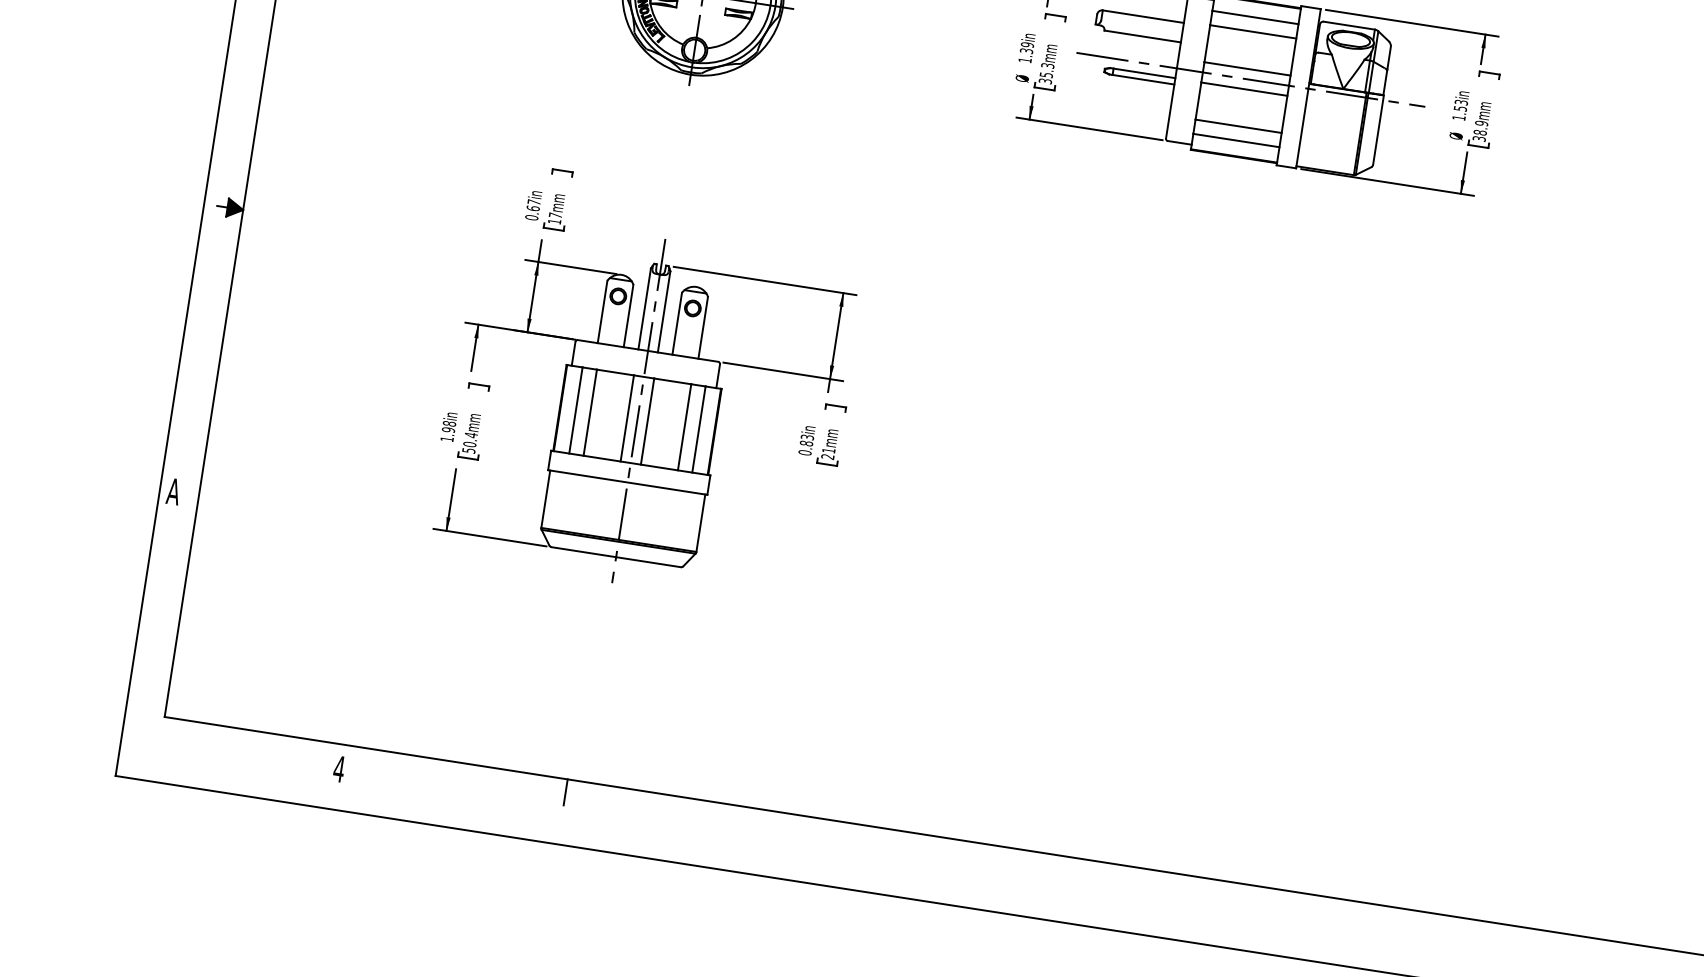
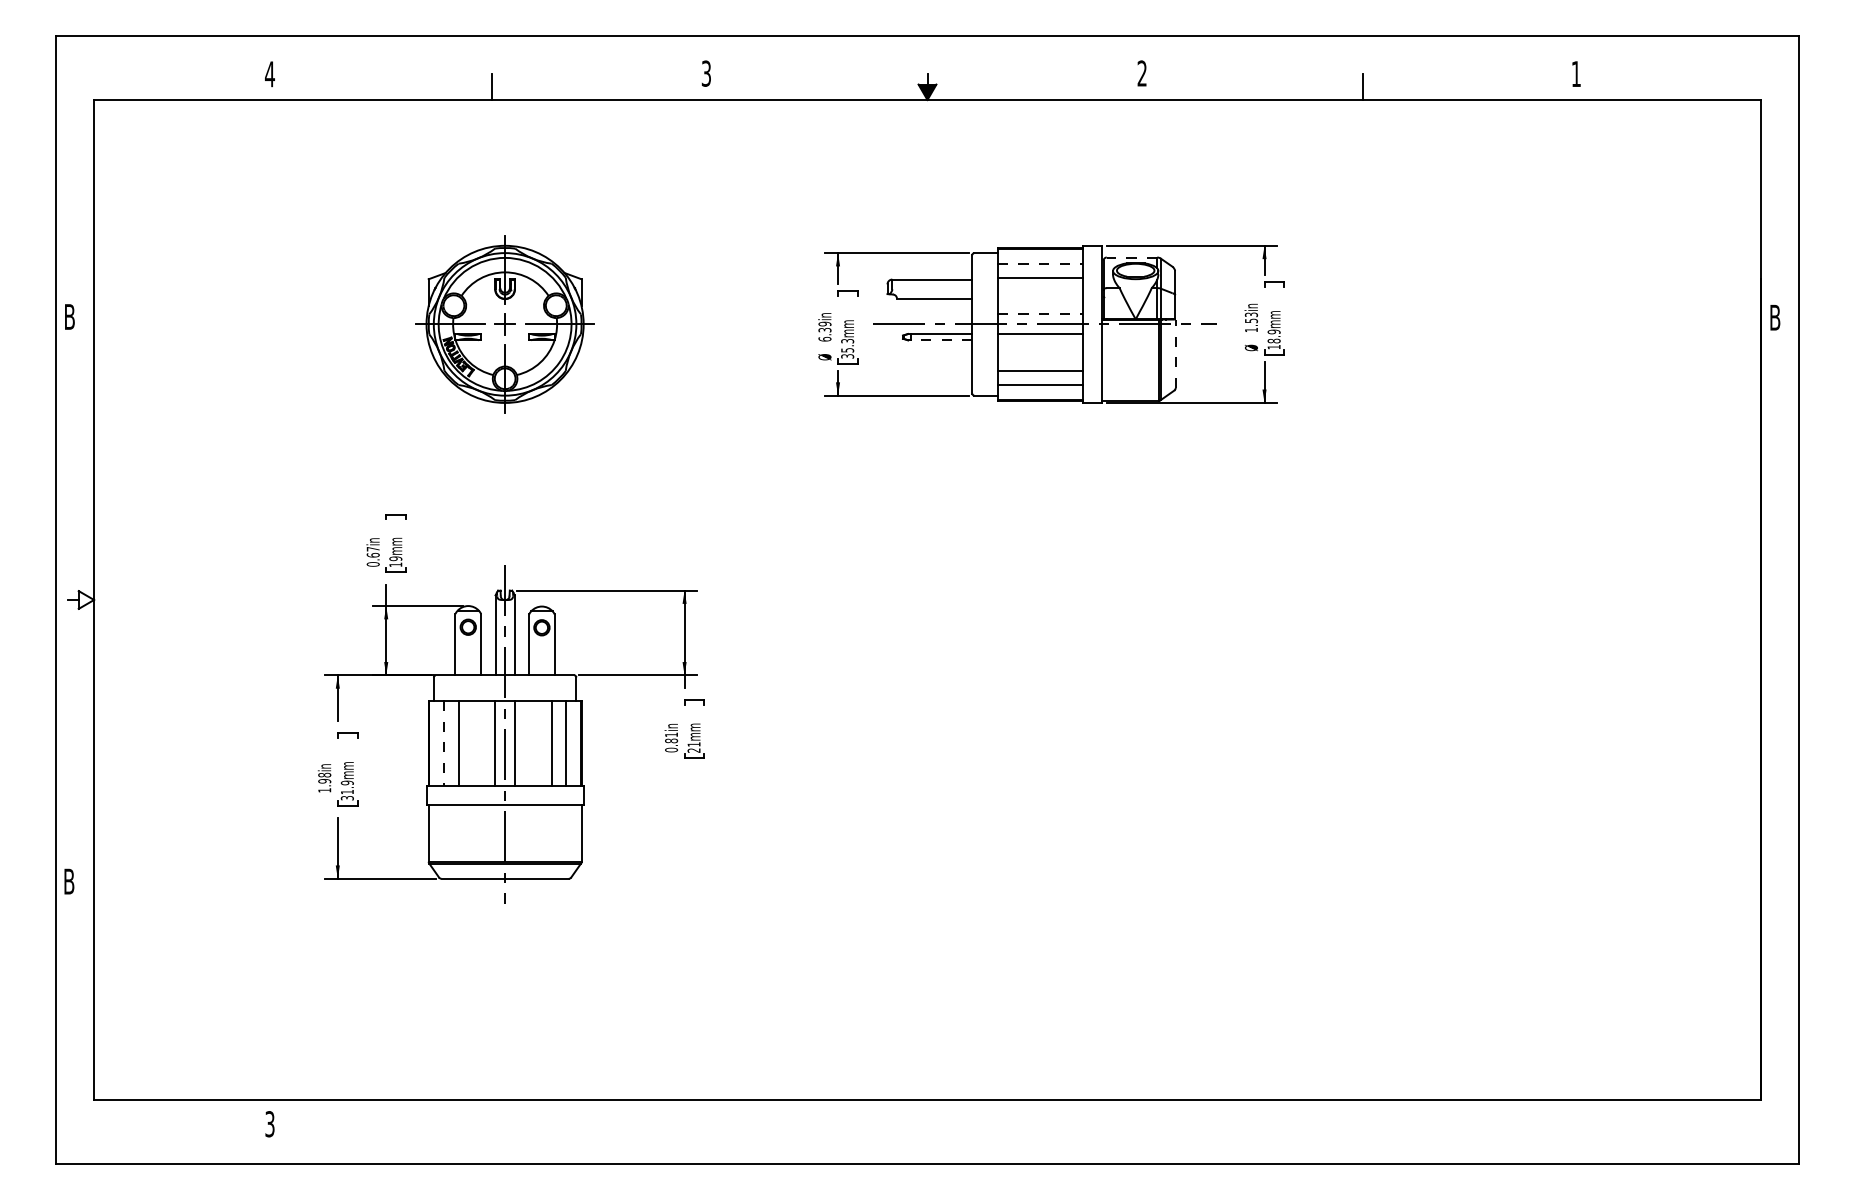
line: (1255, 17) -> (1040, 263), solid -> dashed
line: (1348, 25) -> (1131, 257), solid -> dashed
text: (1024, 59) -> (824, 338), 1.39in -> 6.39in
line: (1247, 69) -> (1040, 314), solid -> dashed
line: (1143, 79) -> (941, 340), solid -> dashed
line: (1378, 129) -> (1175, 353), solid -> dashed
text: (1478, 139) -> (1273, 347), 38.9mm -> 18.9mm
fill: (235, 208) -> (86, 599), removed
text: (555, 215) -> (395, 558), 17mm -> 19mm
line: (575, 410) -> (444, 743), solid -> dashed
text: (807, 437) -> (671, 734), 0.83in -> 0.81in
text: (469, 442) -> (346, 790), 50.4mm -> 31.9mm
text: (174, 491) -> (69, 881), A -> B
text: (338, 769) -> (269, 1124), 4 -> 3
line: (565, 792) -> (491, 1112), removed

